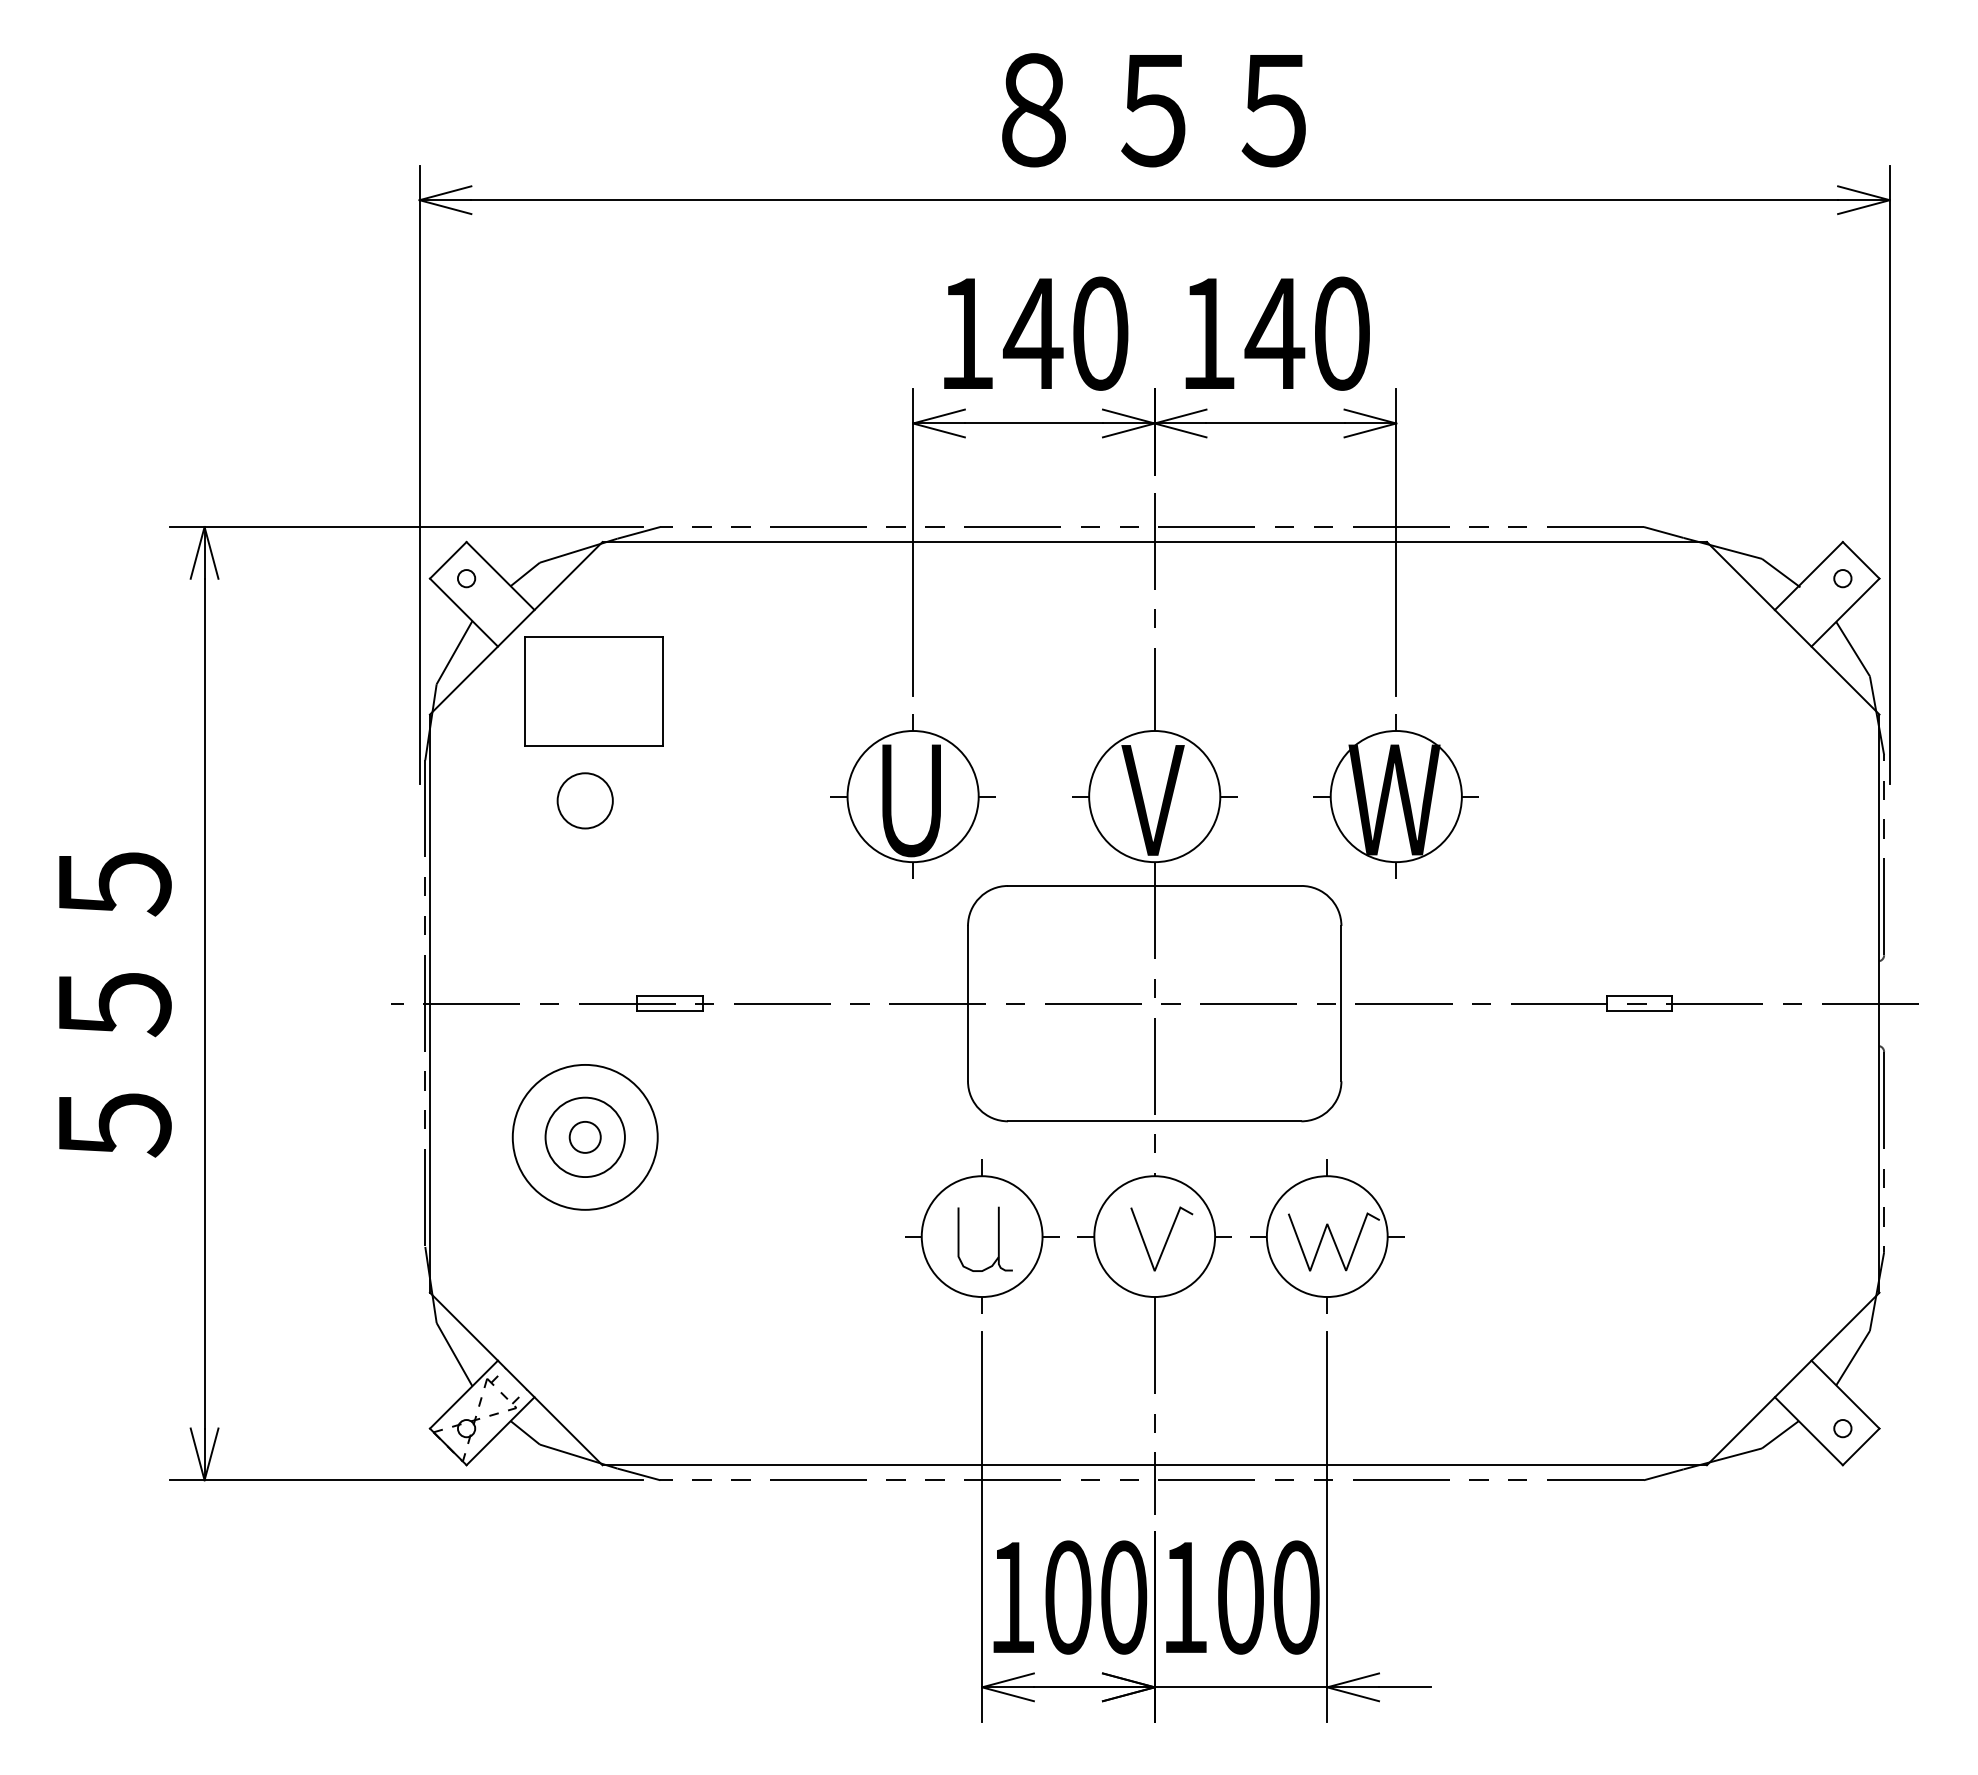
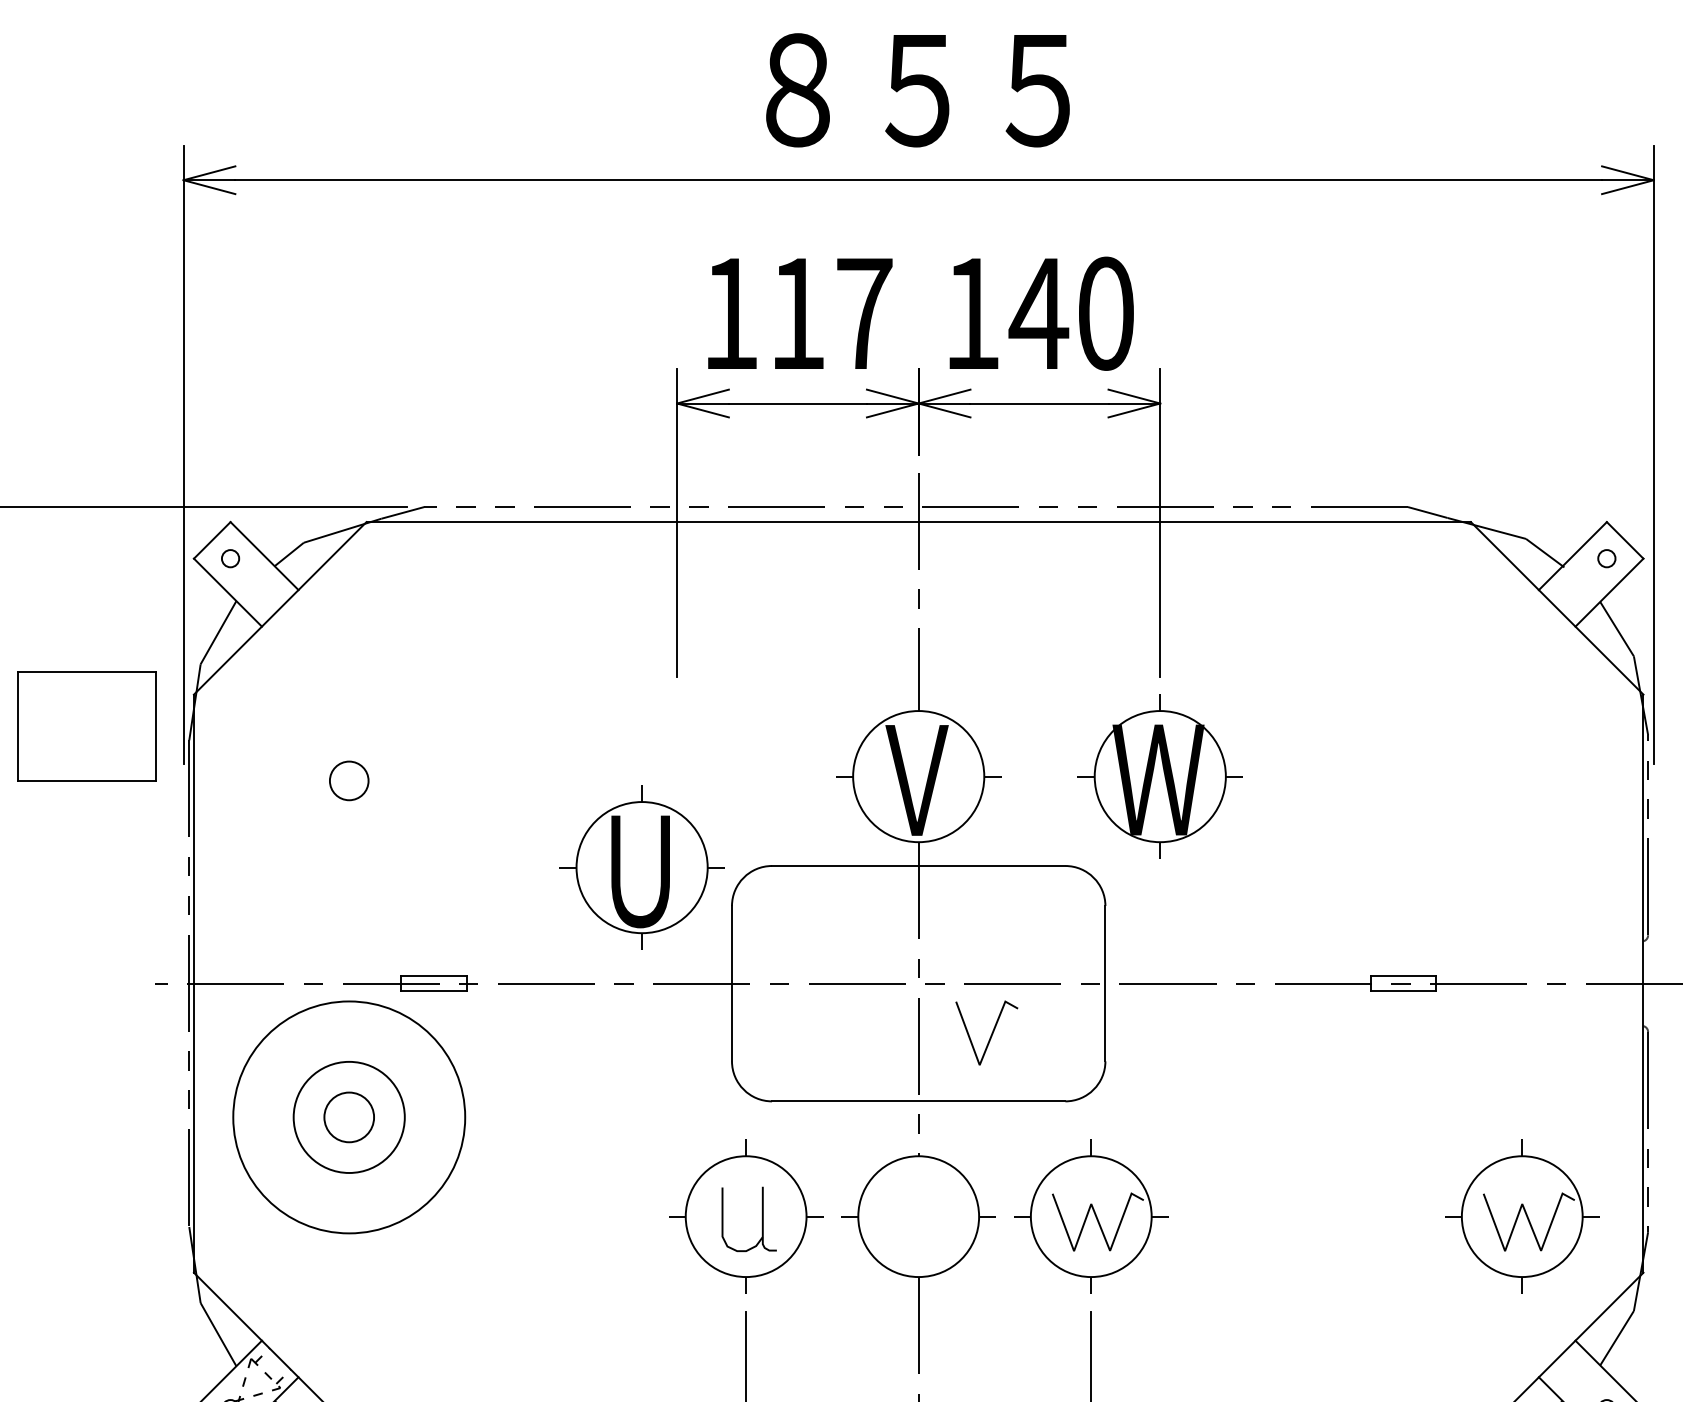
text: (1065, 333) -> (829, 313), 140 -> 117
part: (593, 691) -> (86, 726), moved
part: (912, 796) -> (641, 867), moved
circle: (584, 800) -> (348, 780), size x0.7
circle: (584, 1136) -> (348, 1116), size x1.6
circle: (584, 1136) -> (348, 1116), size x1.6
circle: (584, 1137) -> (348, 1117), size x1.4
part: (1758, 1236) -> (1522, 1216), added
line: (1166, 1238) -> (991, 1032), moved

